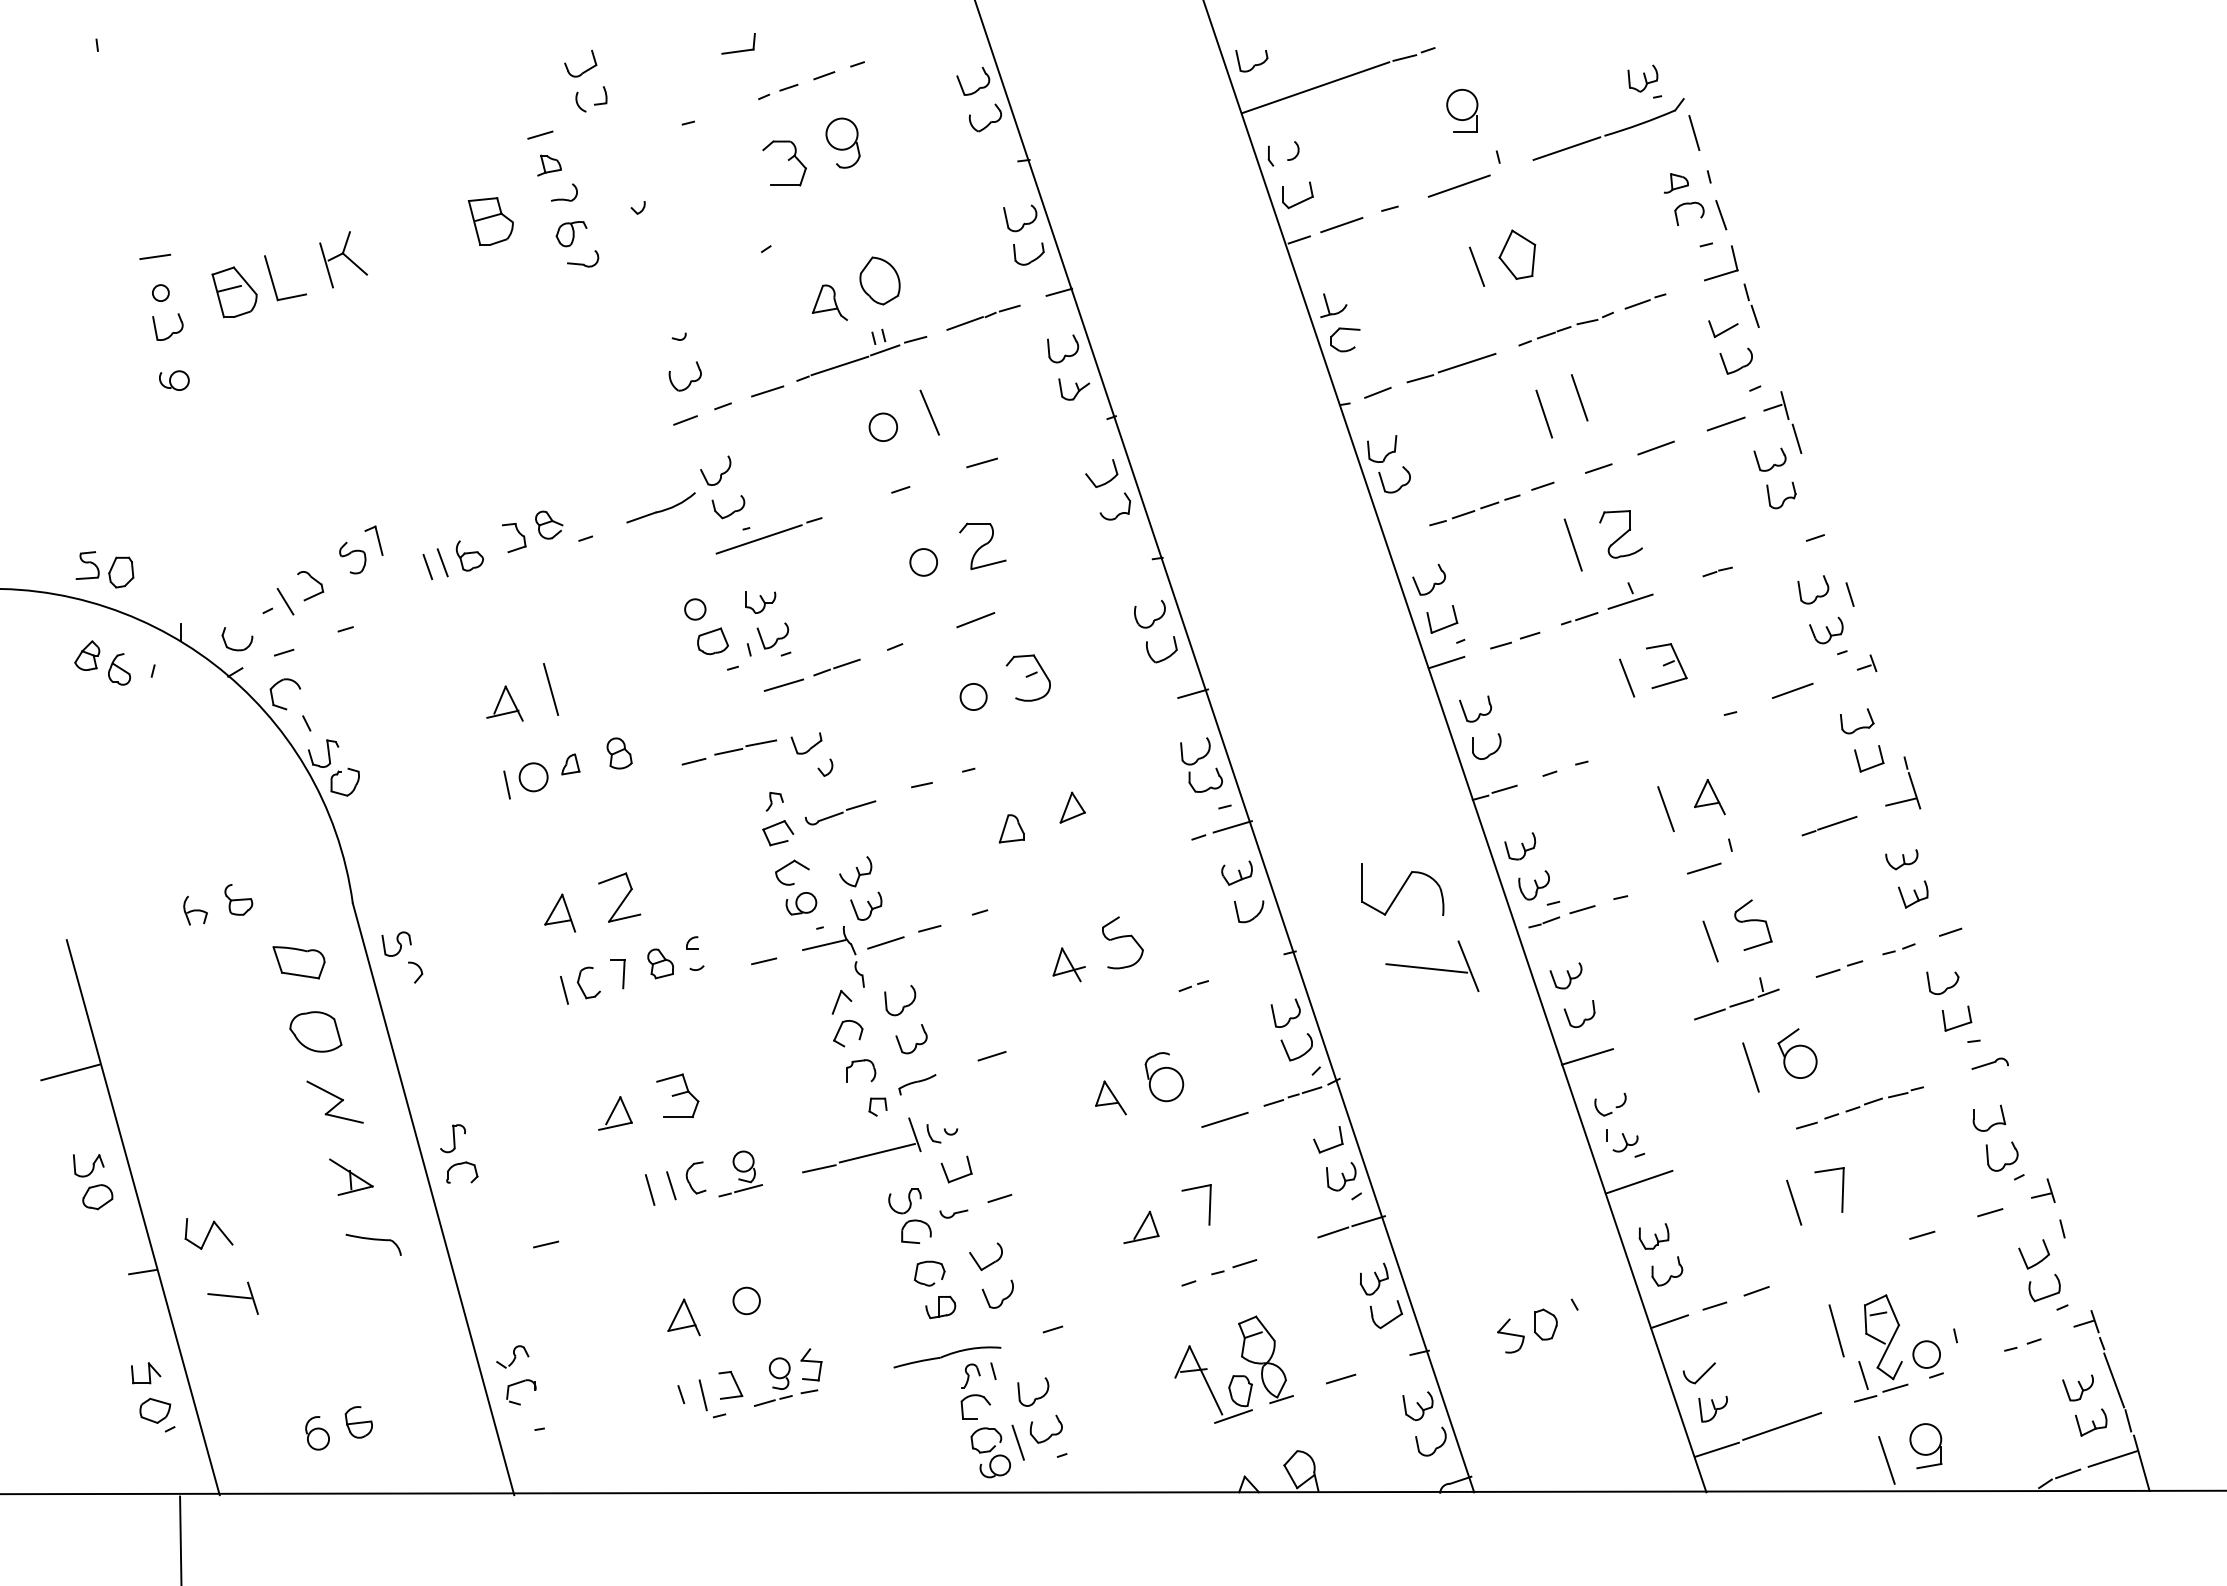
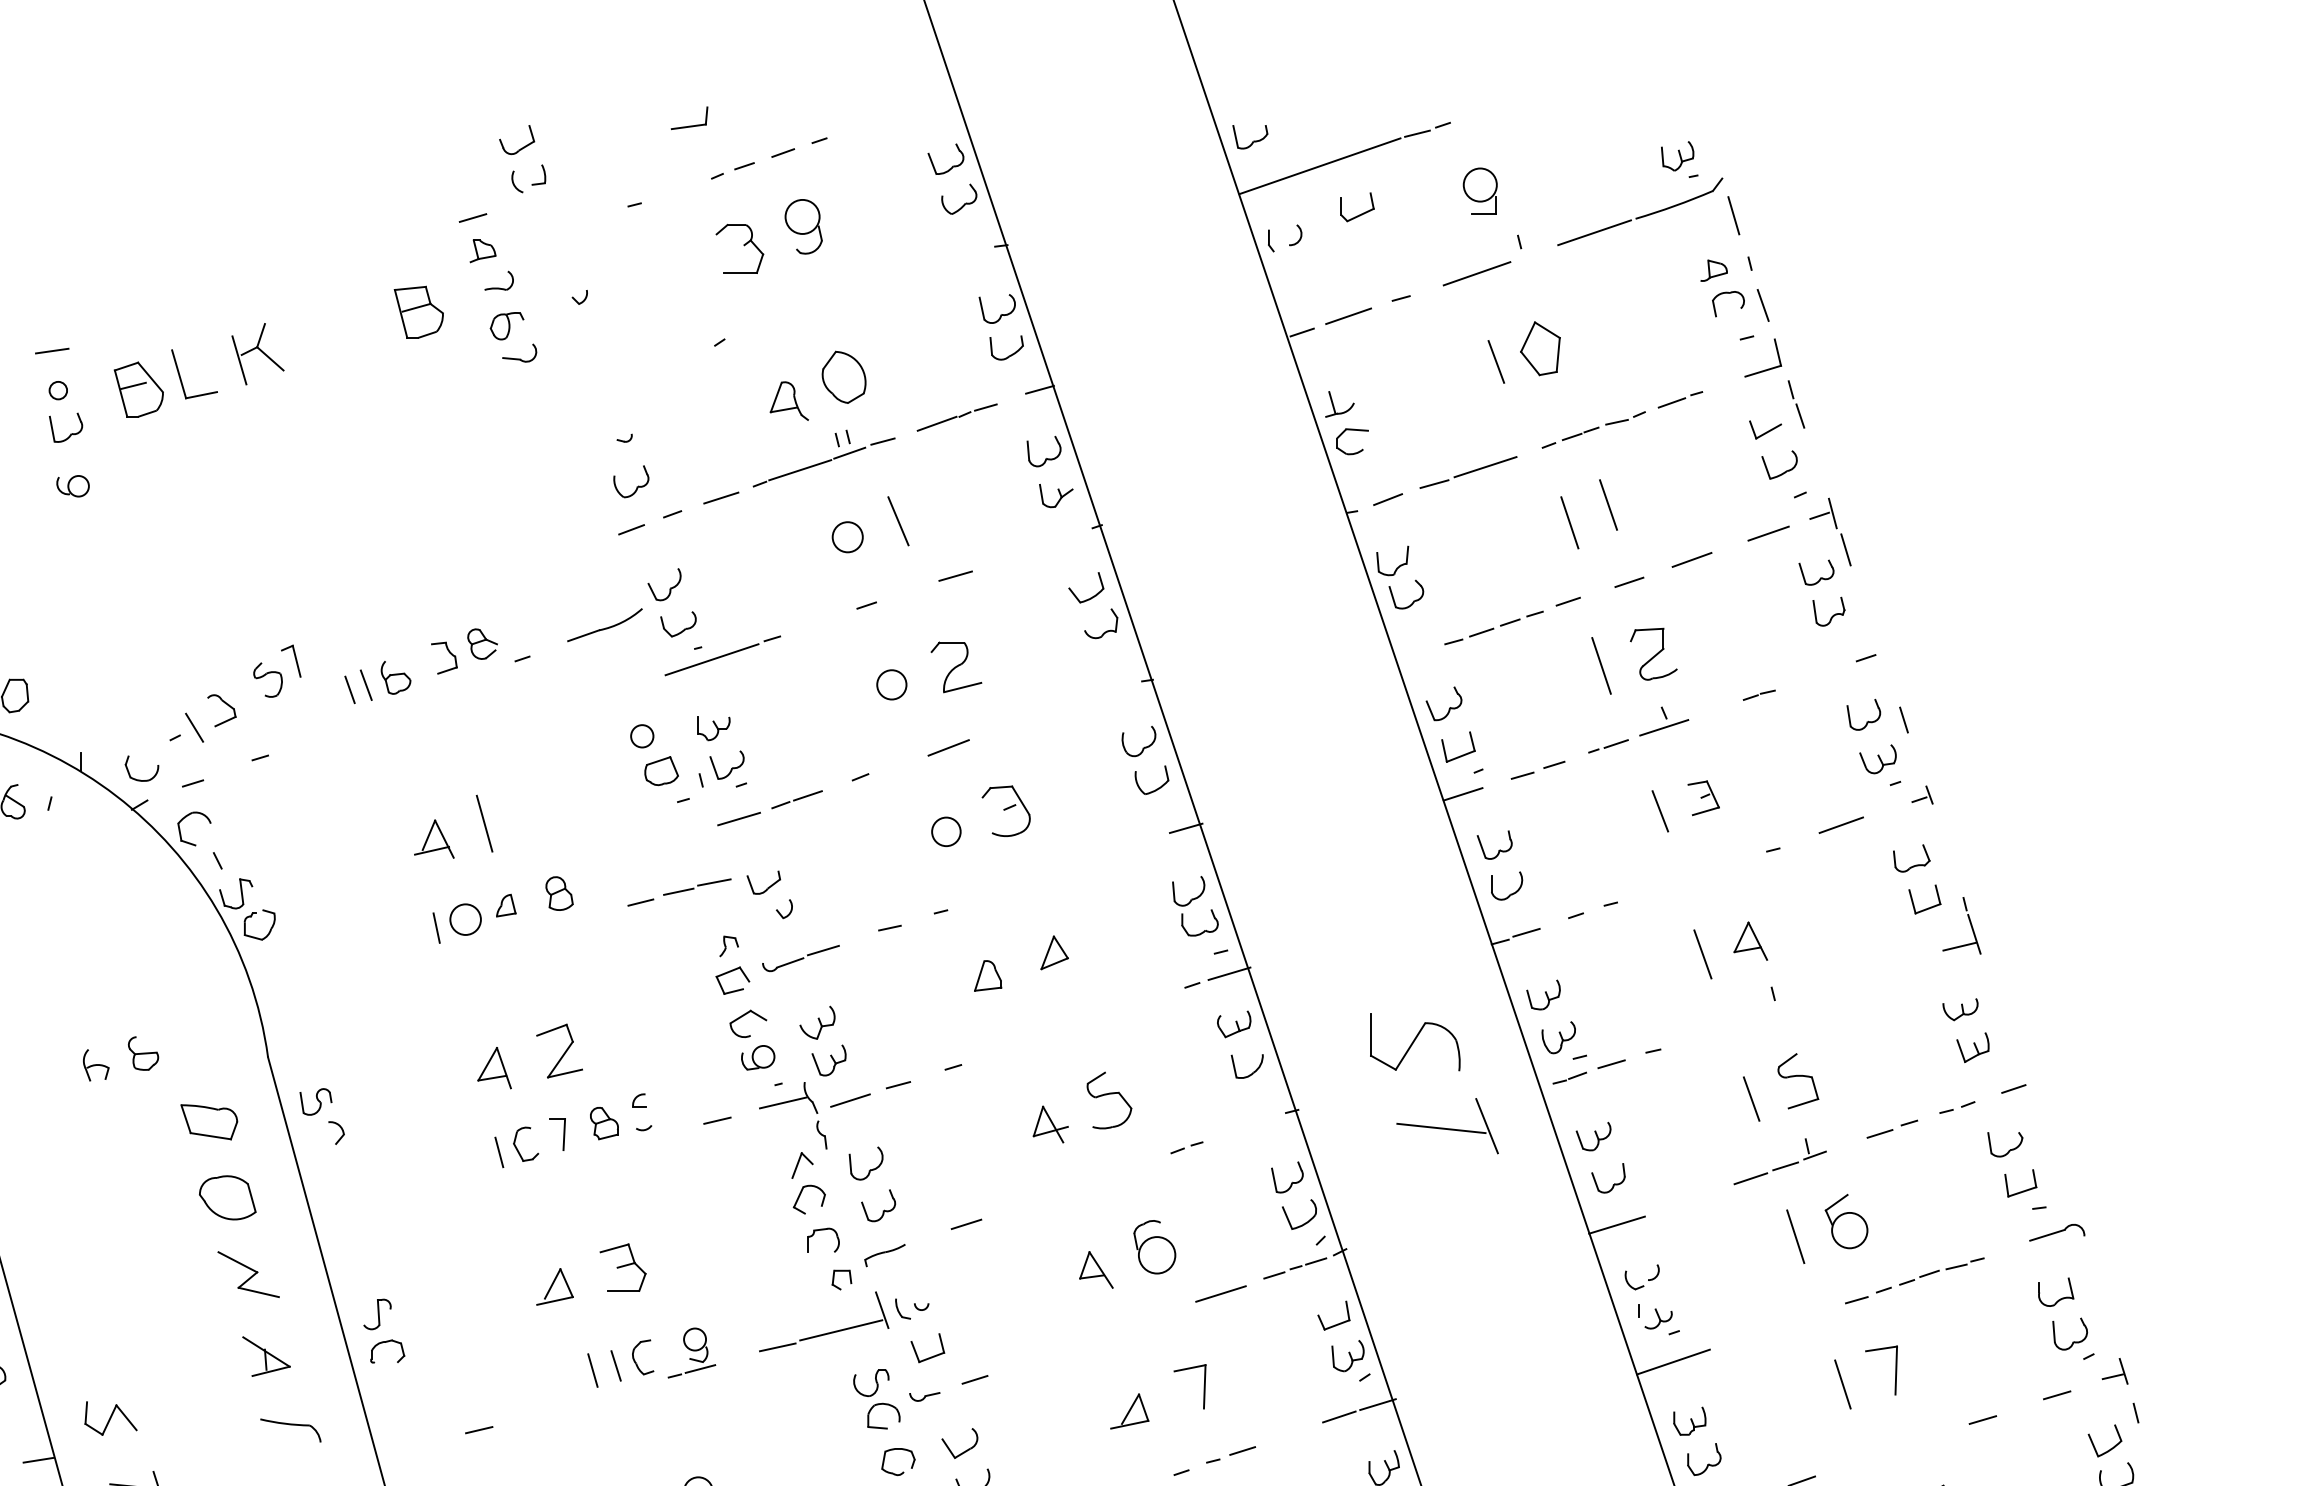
part: (1300, 201) -> (1360, 214), moved
part: (1666, 666) -> (1703, 798), size x0.7
line: (1829, 826) -> (1881, 973), removed
line: (1703, 868) -> (1743, 1019), removed
part: (1989, 1063) -> (2056, 1232), size x1.4

